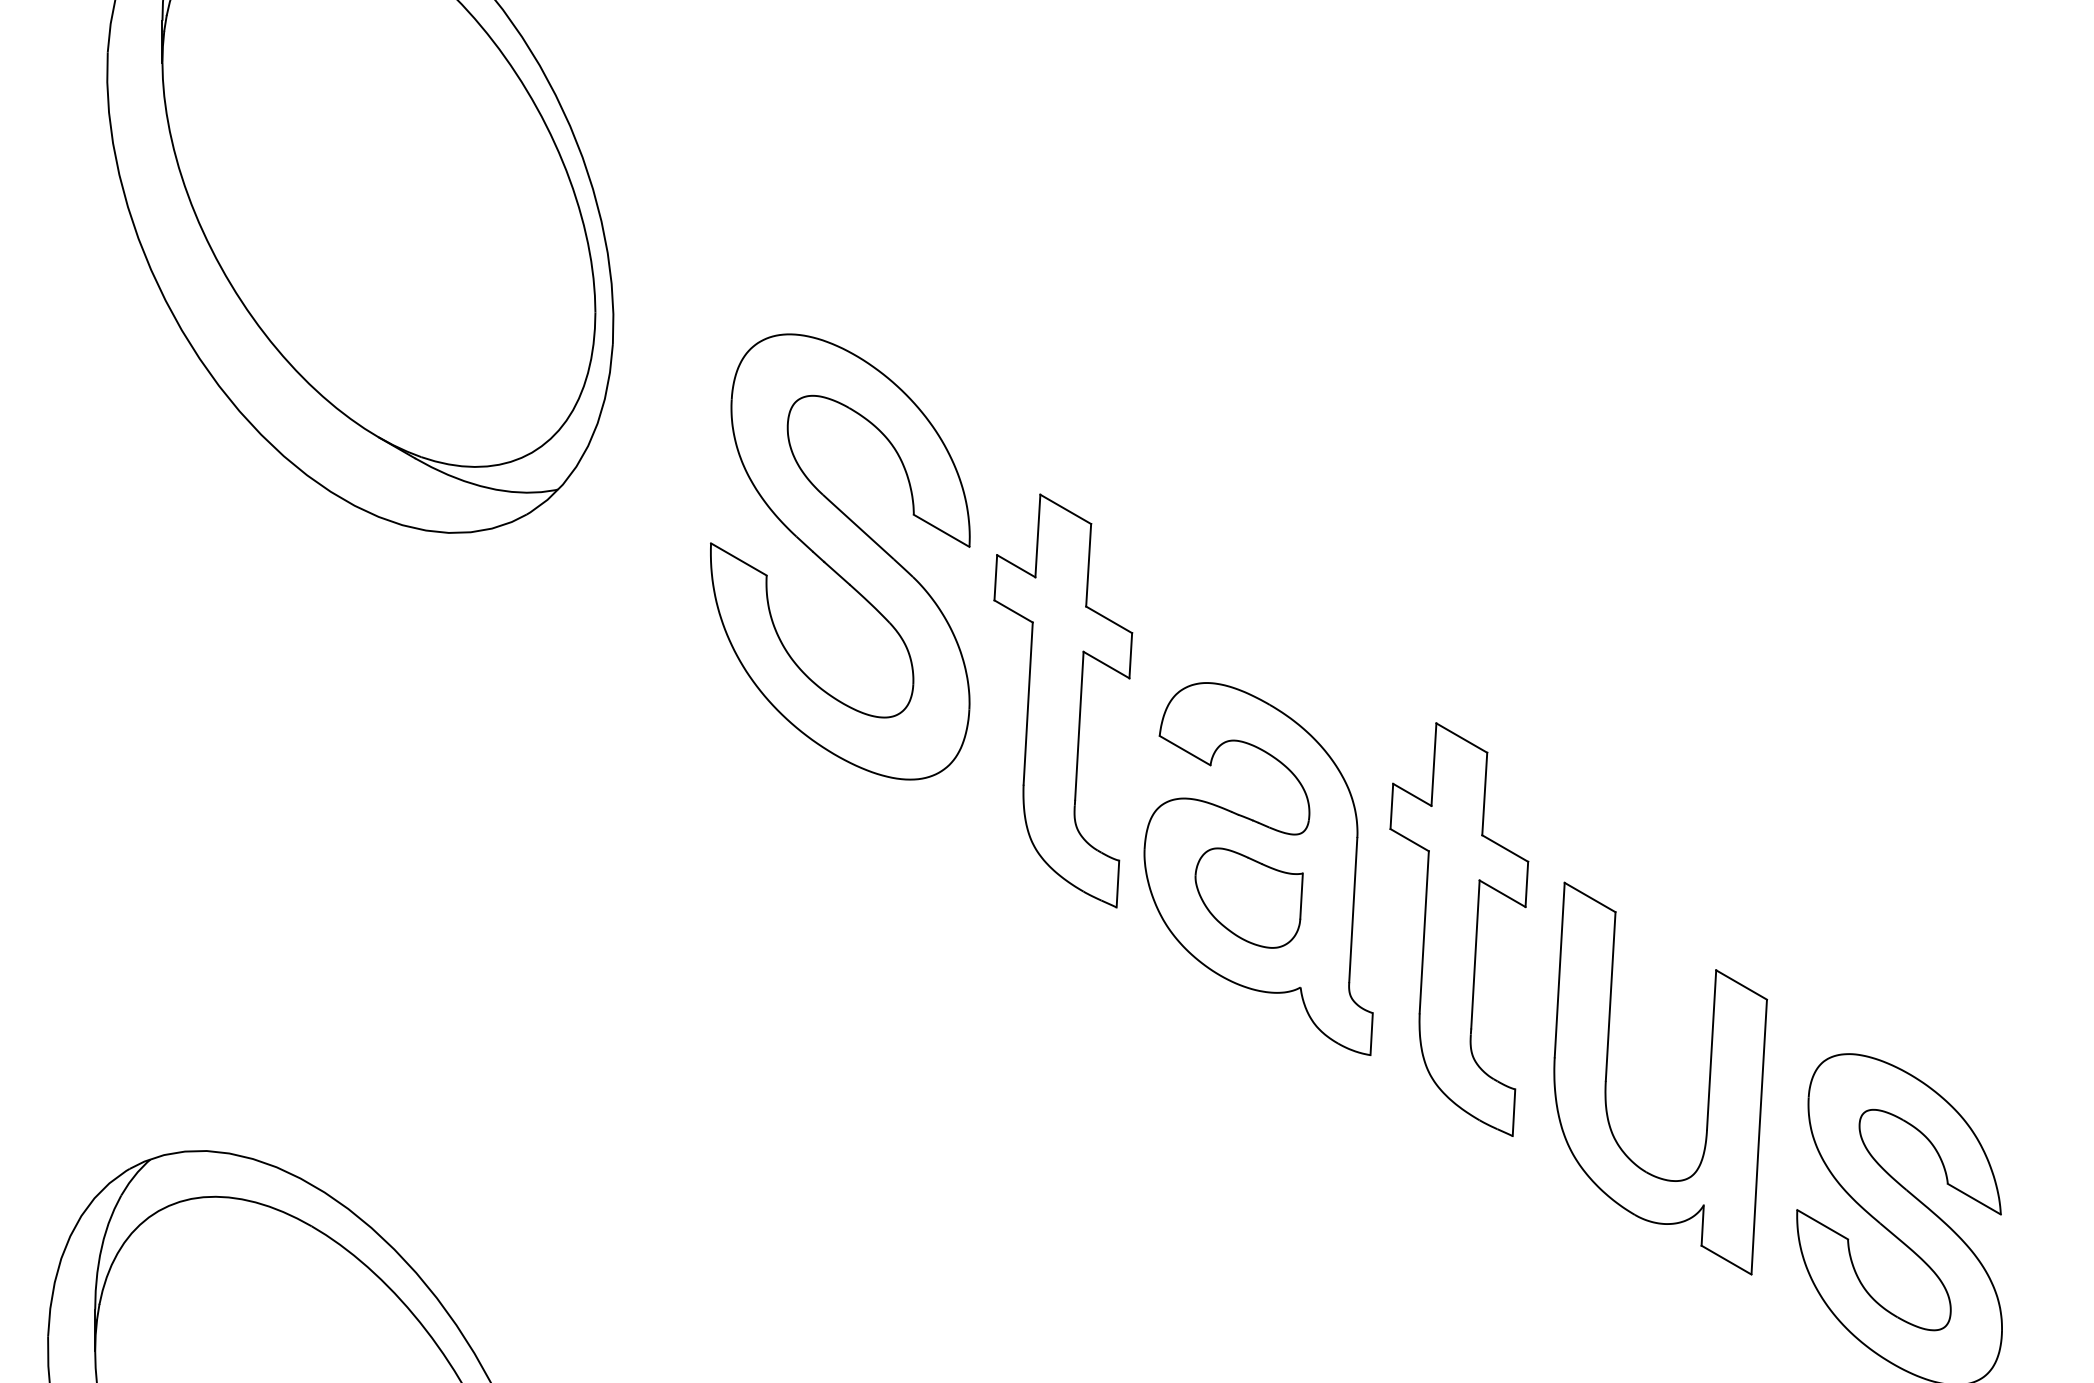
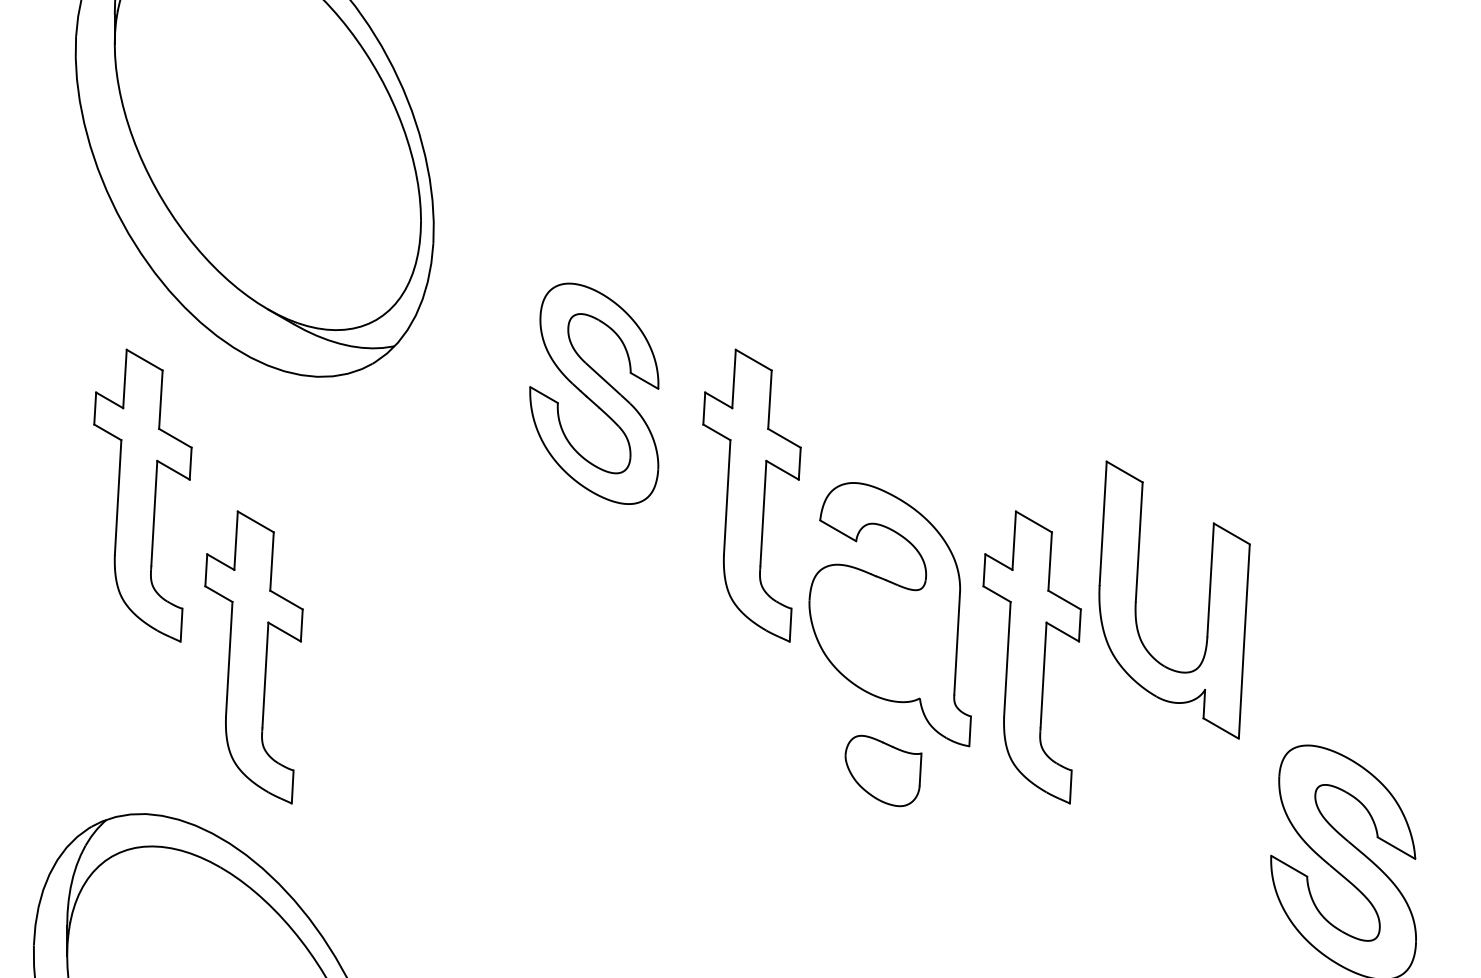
part: (840, 556) -> (594, 393), size x0.7
part: (202, 700) -> (143, 495), added
part: (1248, 897) -> (883, 770), moved
part: (359, 929) -> (254, 657), added
part: (1708, 1081) -> (1208, 602), moved

